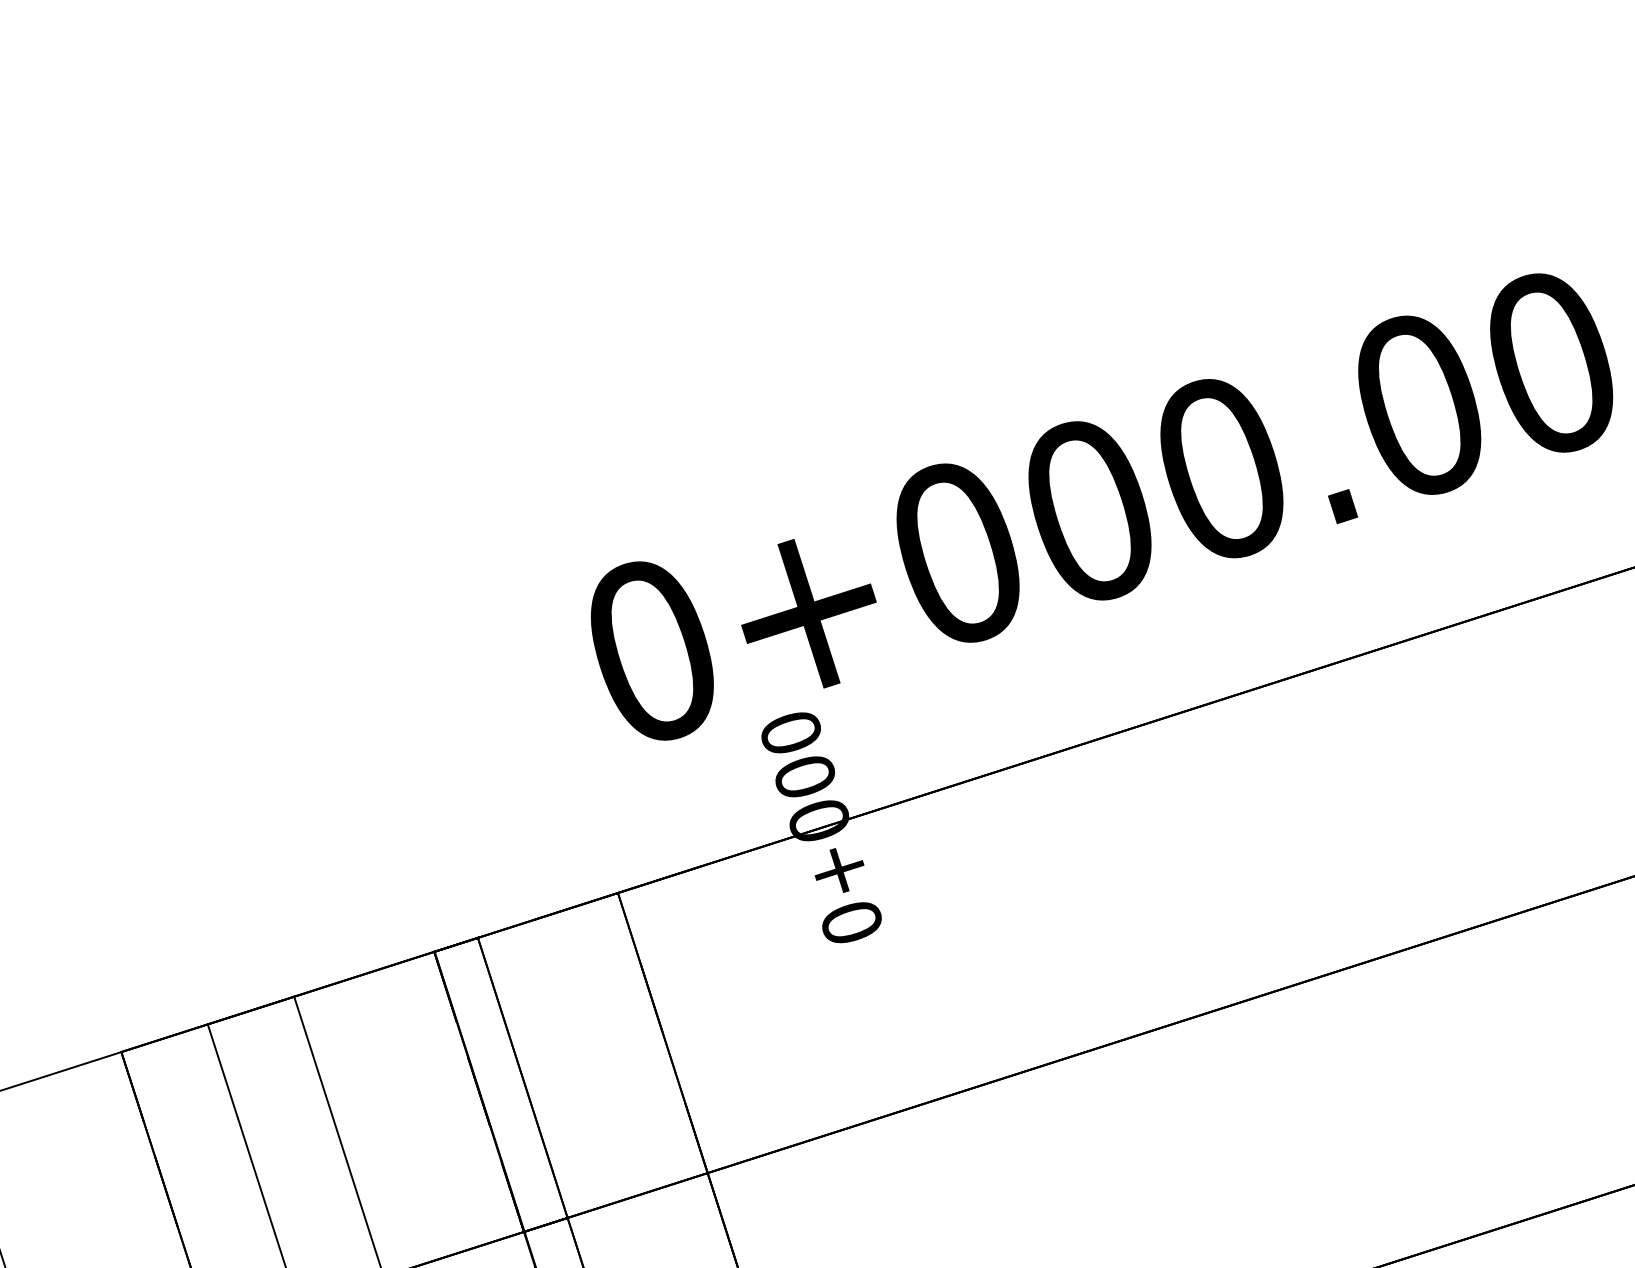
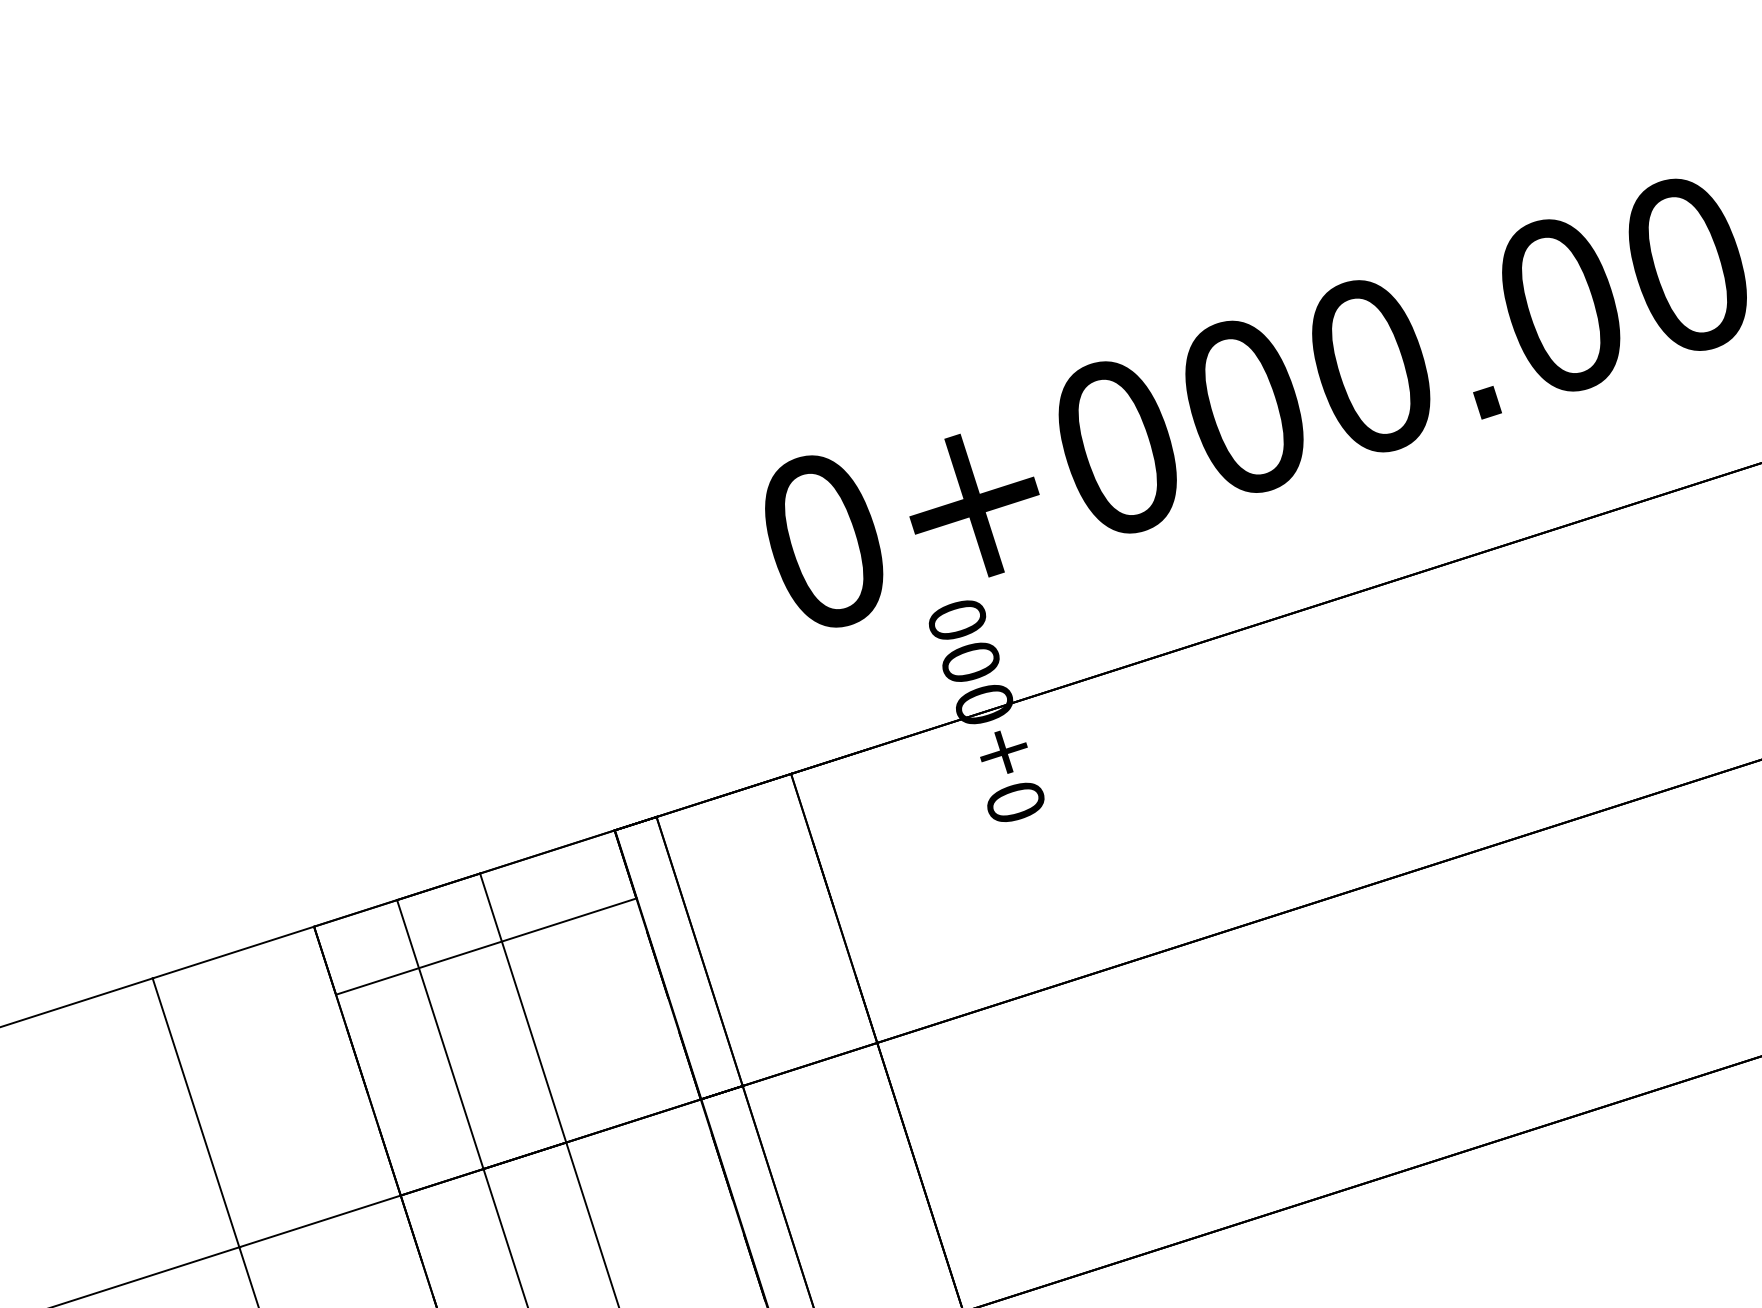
line: (277, 1001) -> (486, 946), moved

